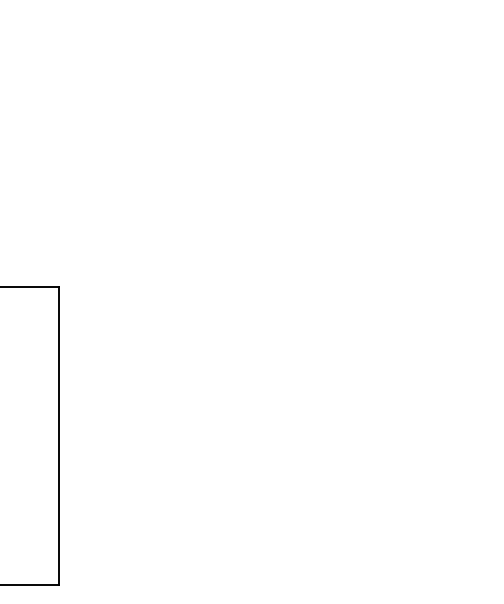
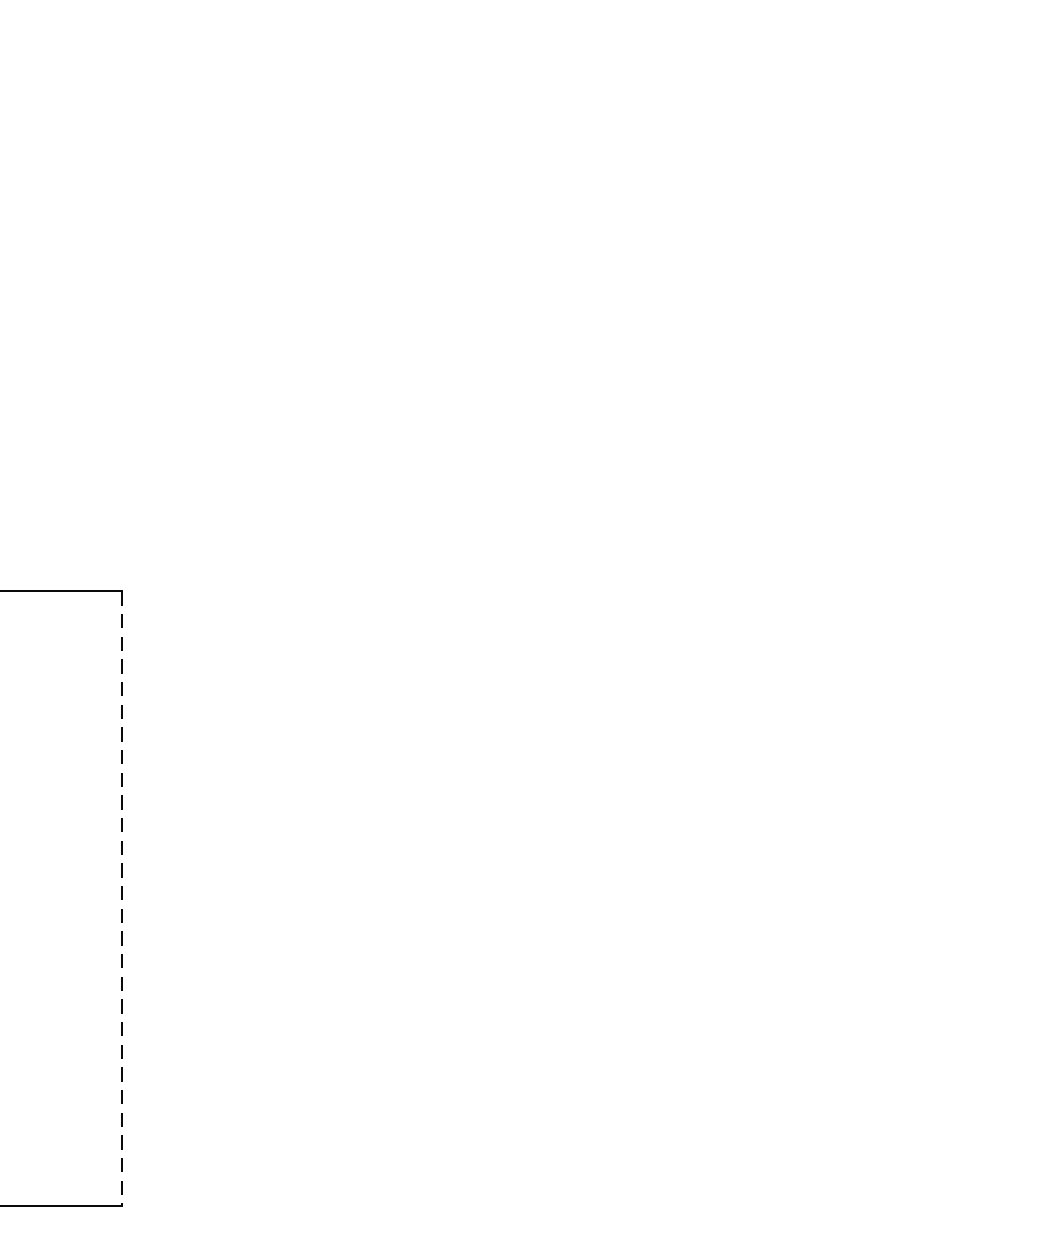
line: (59, 436) -> (122, 899), solid -> dashed

